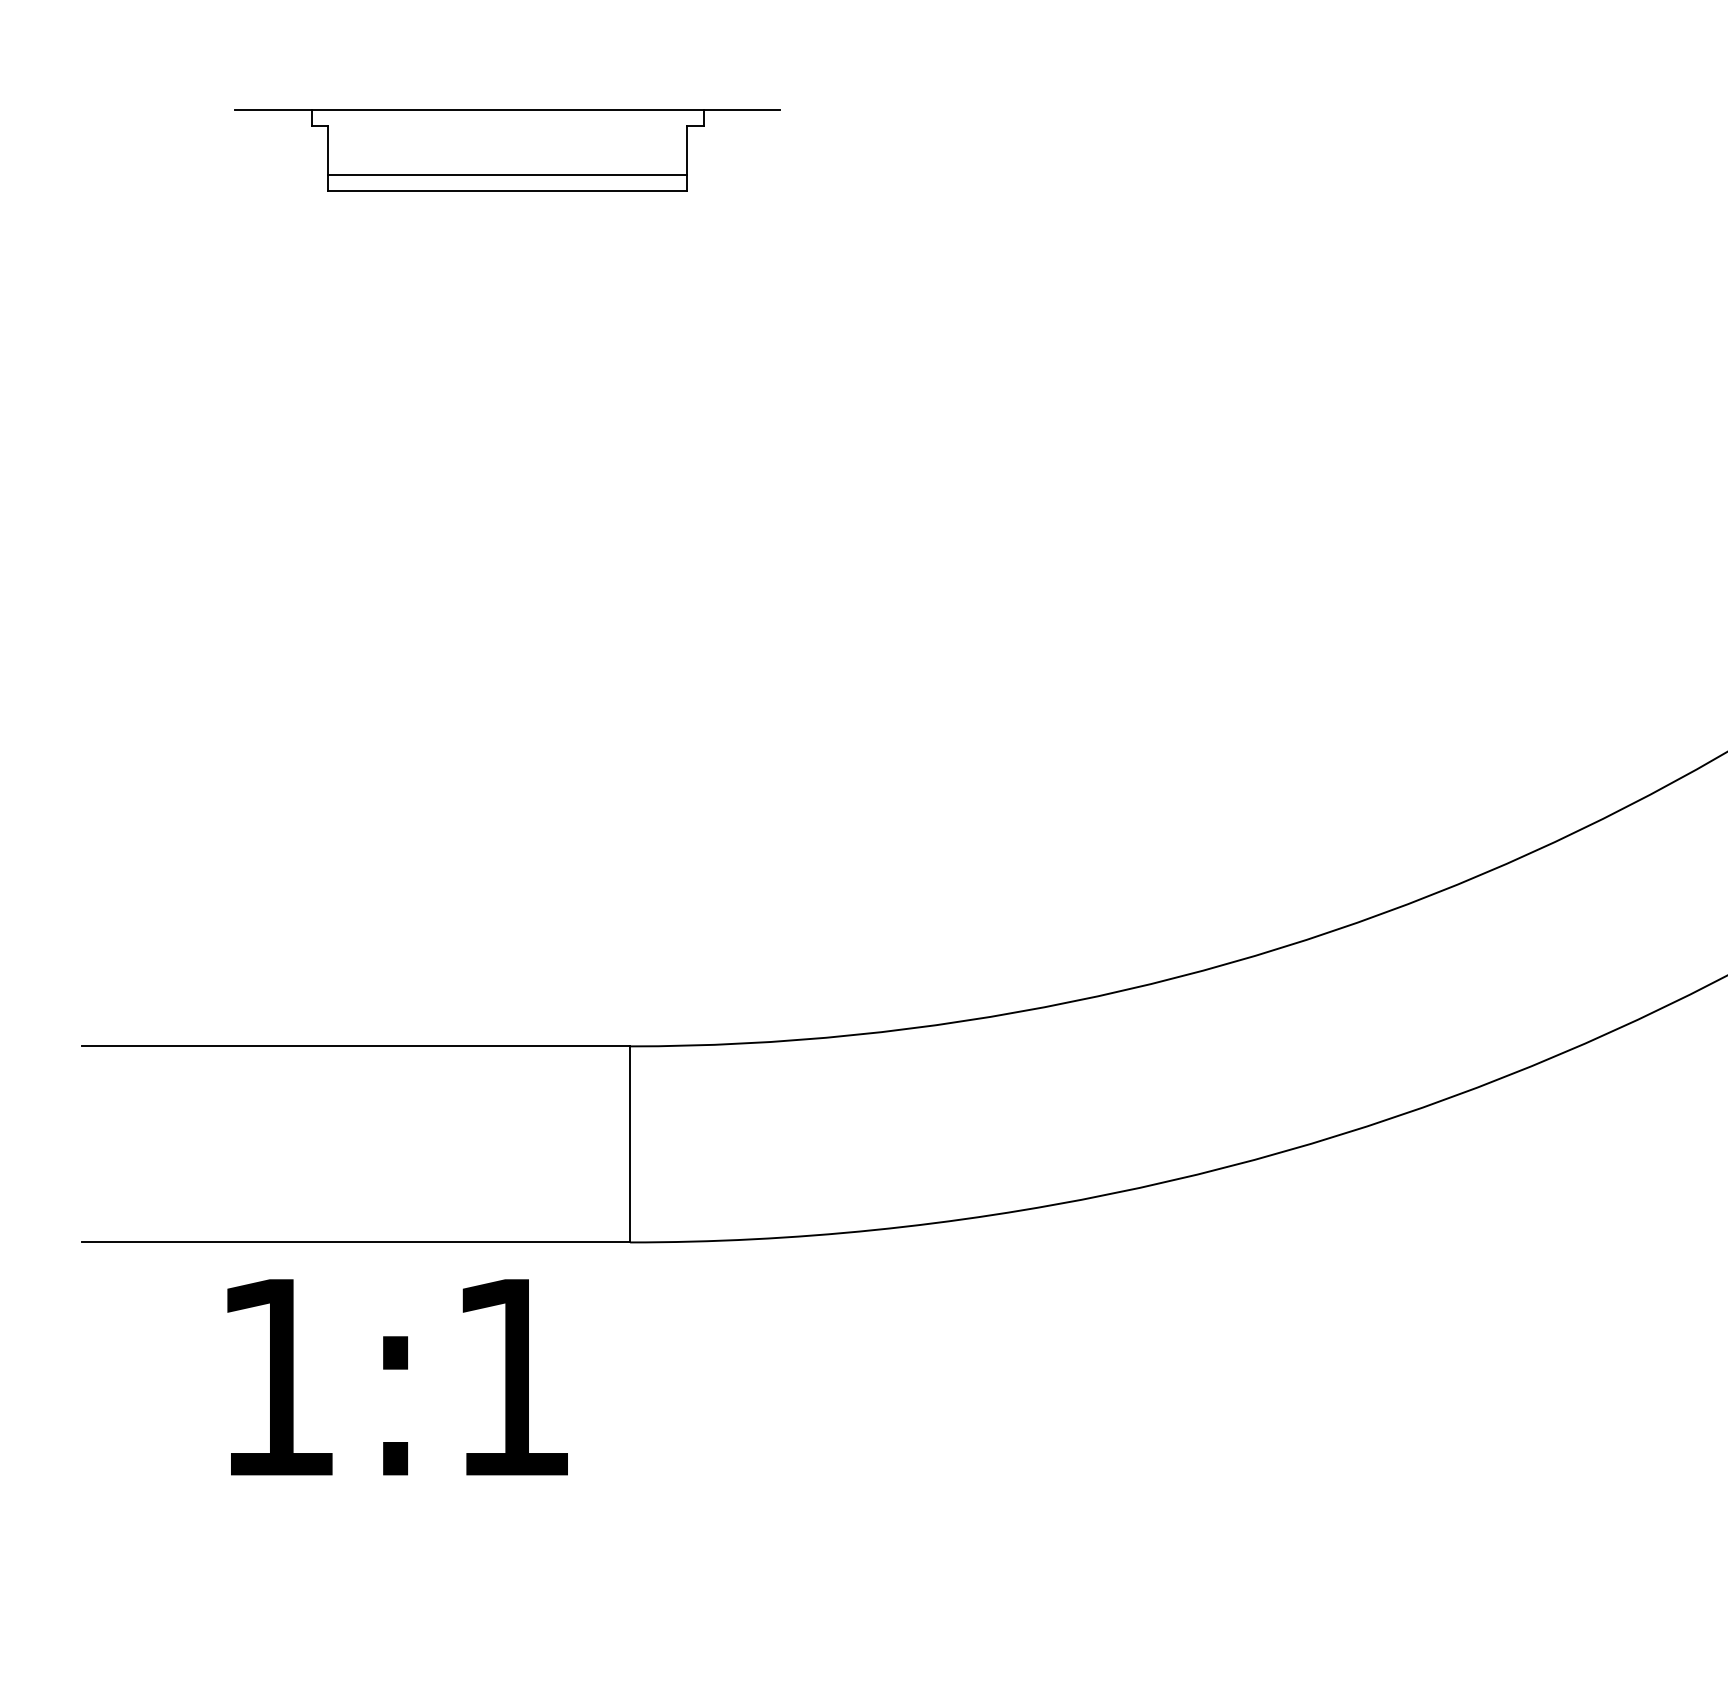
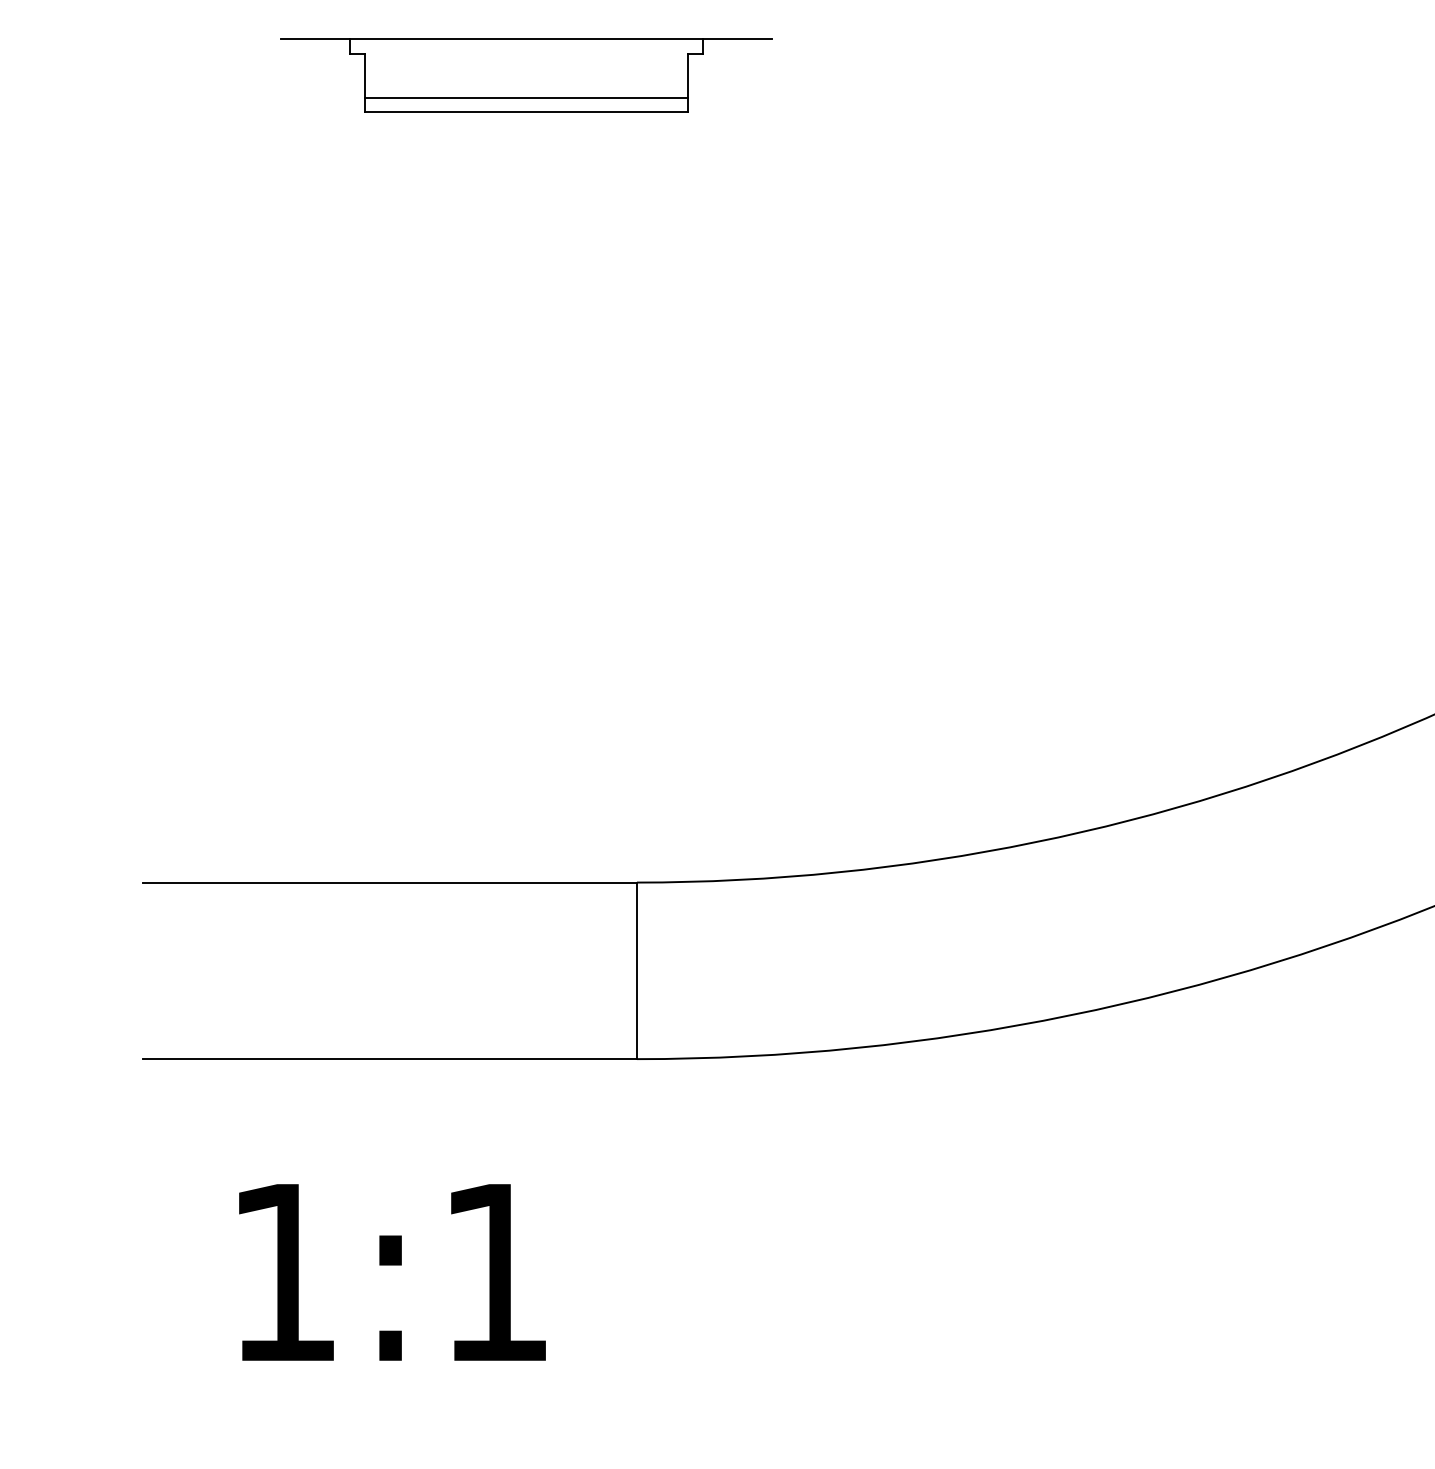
text: (397, 1377) -> (392, 1272), moved

